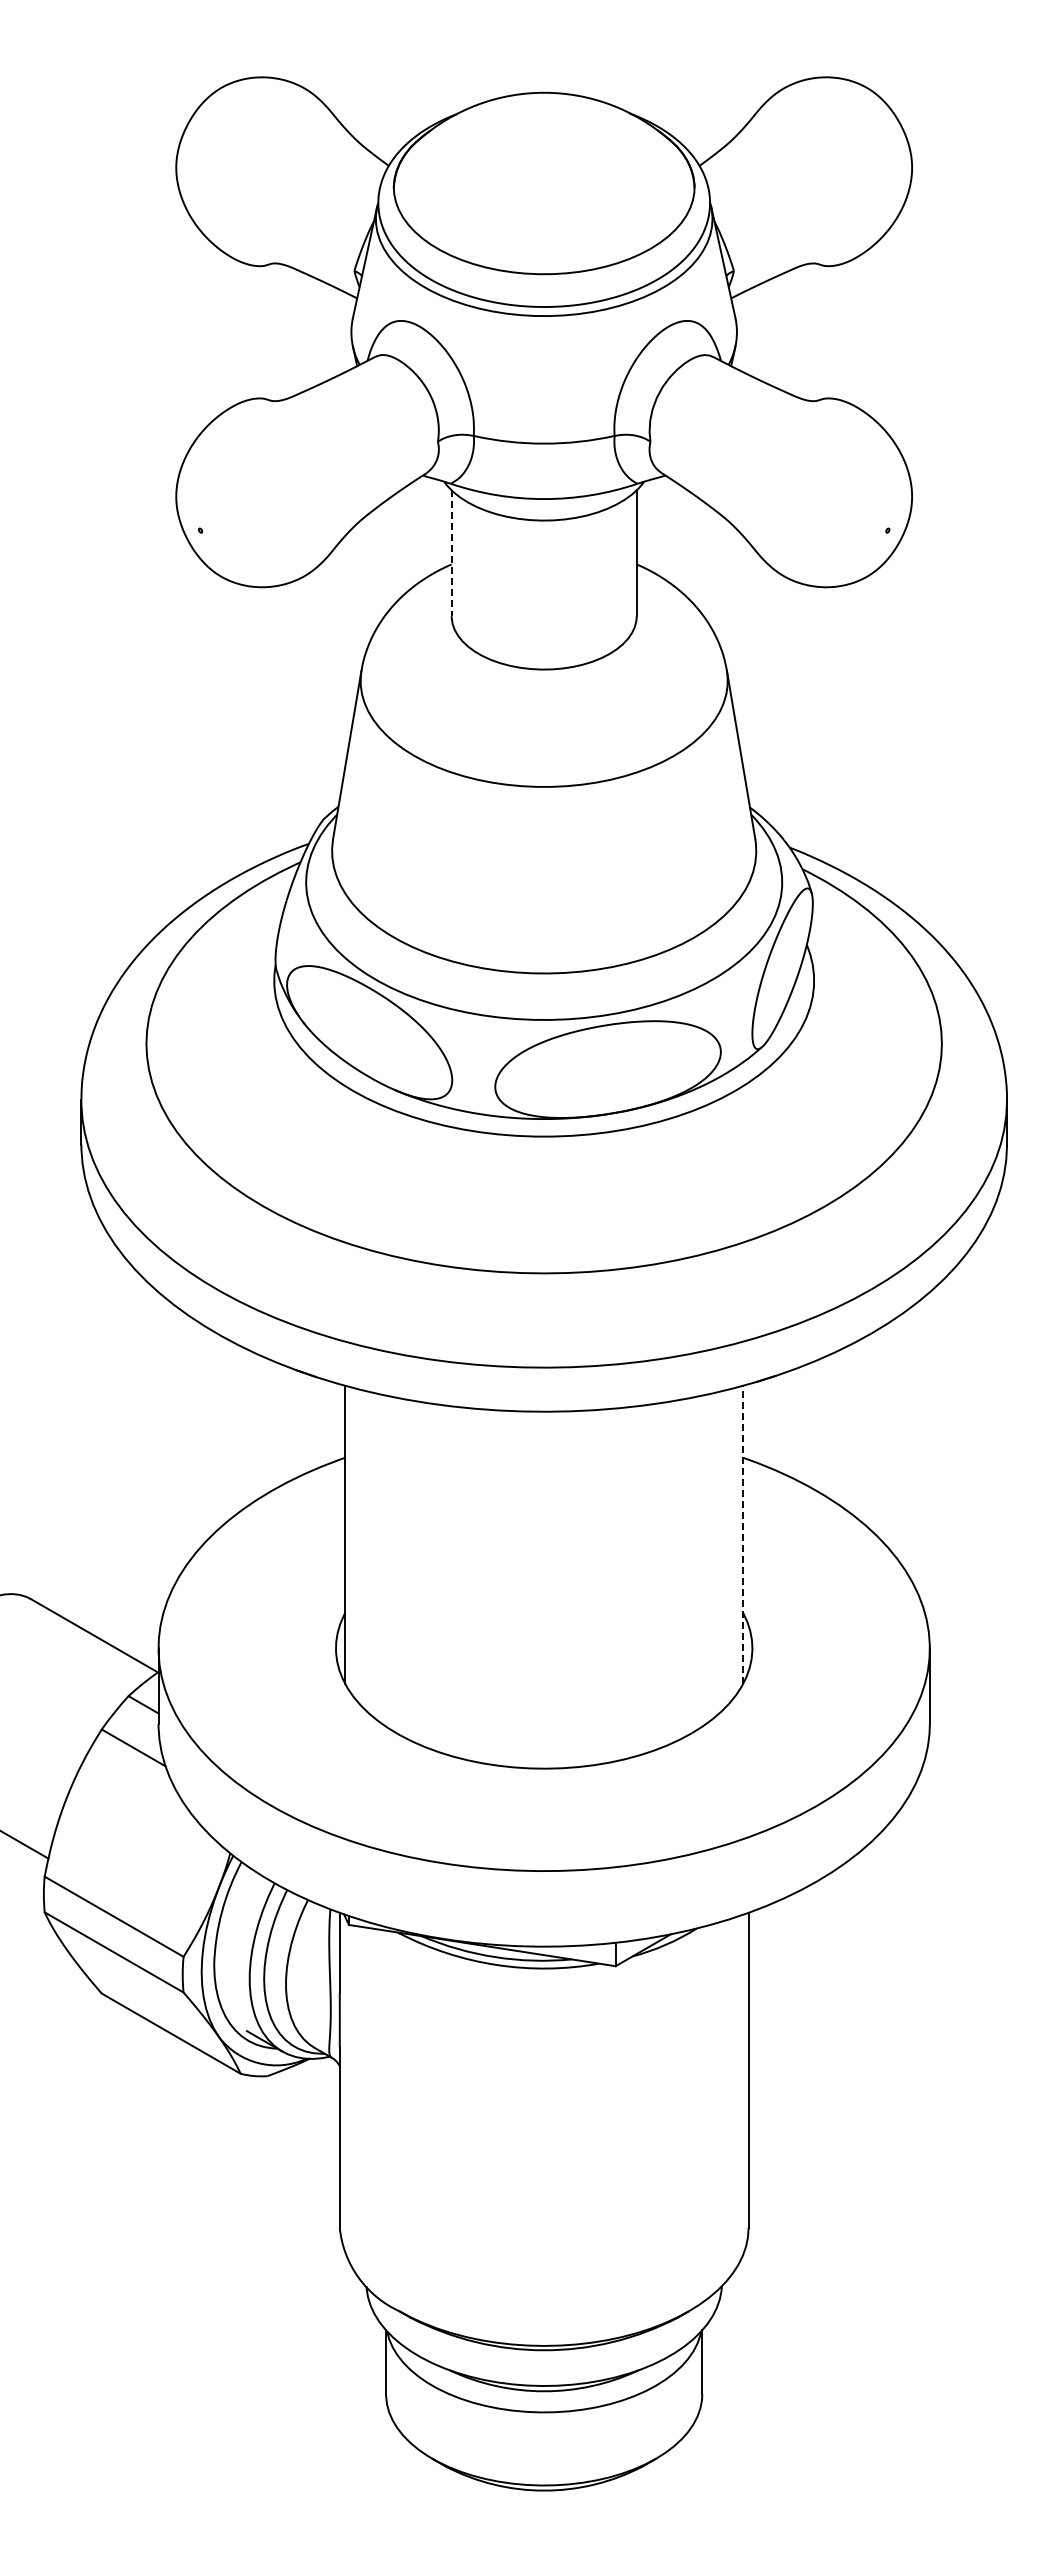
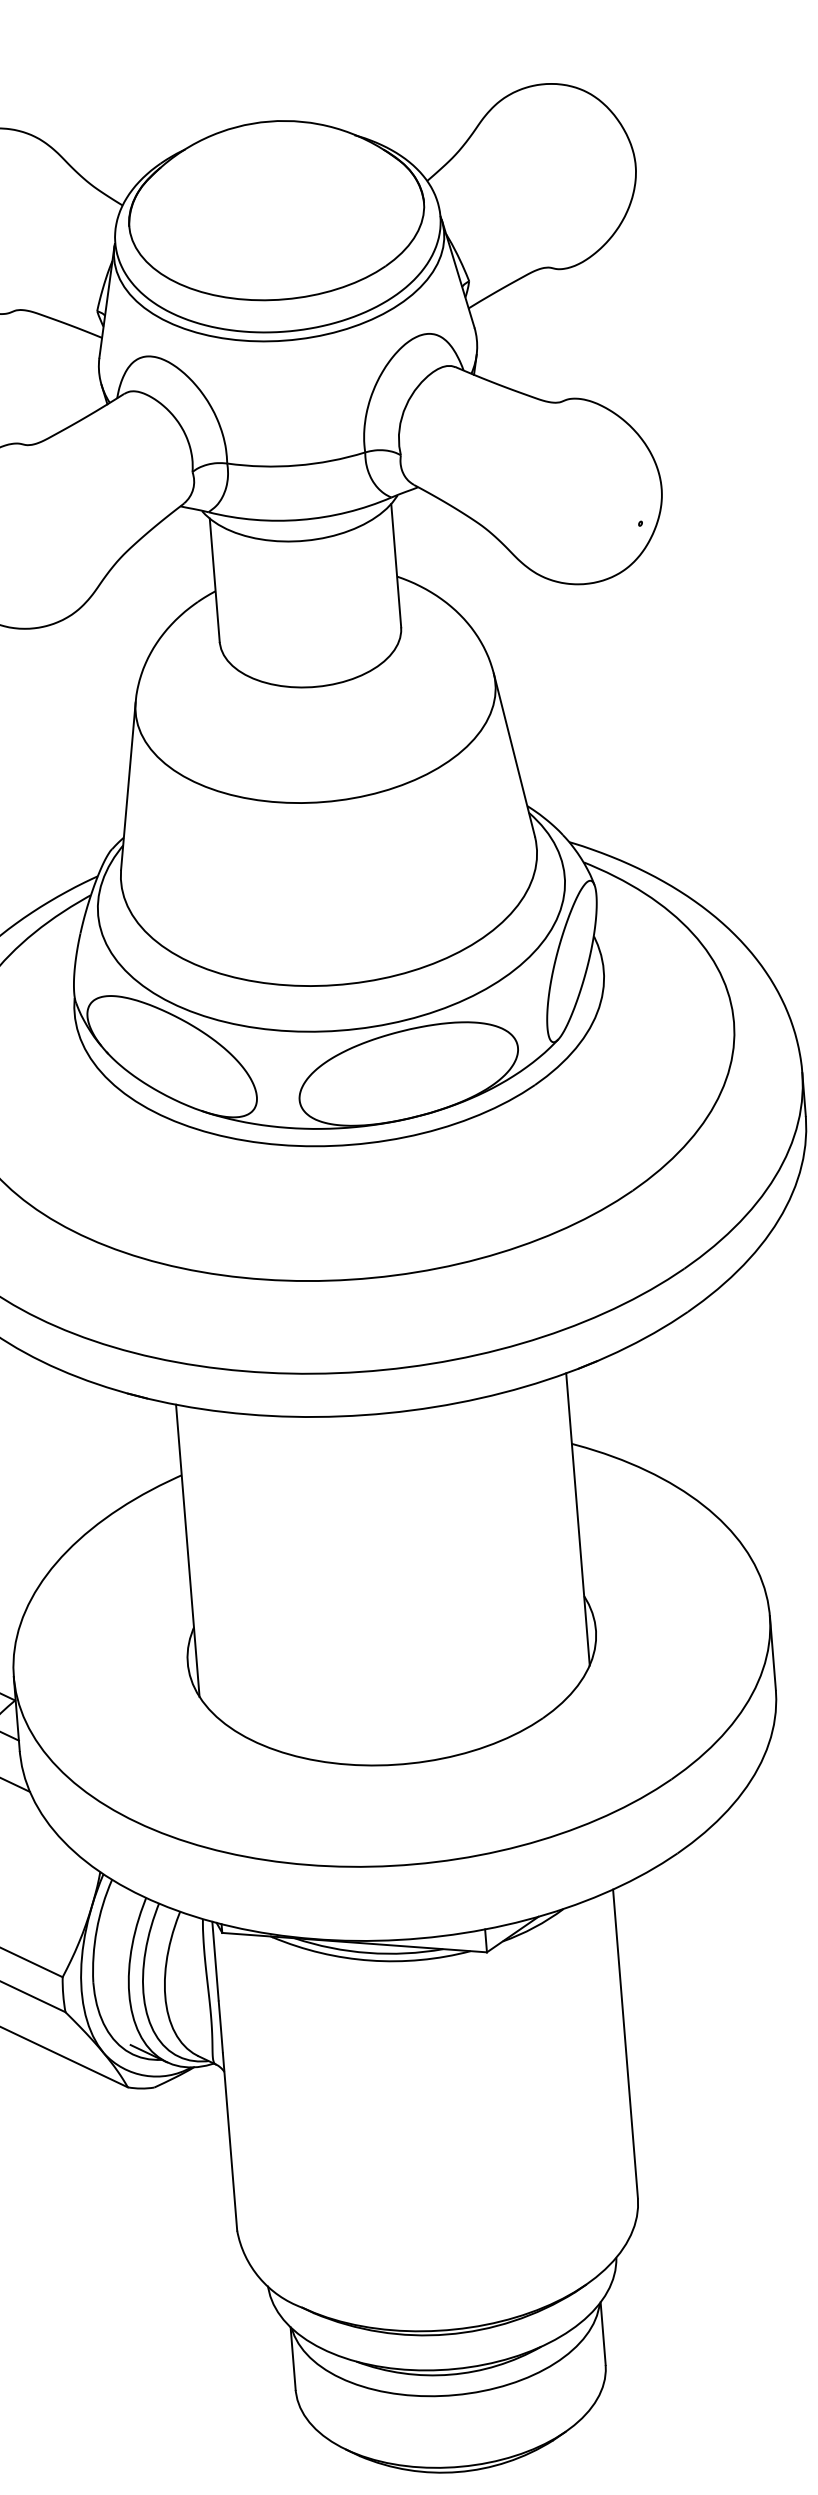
line: (451, 553) -> (214, 580), dashed -> solid
line: (743, 1534) -> (578, 1519), dashed -> solid

